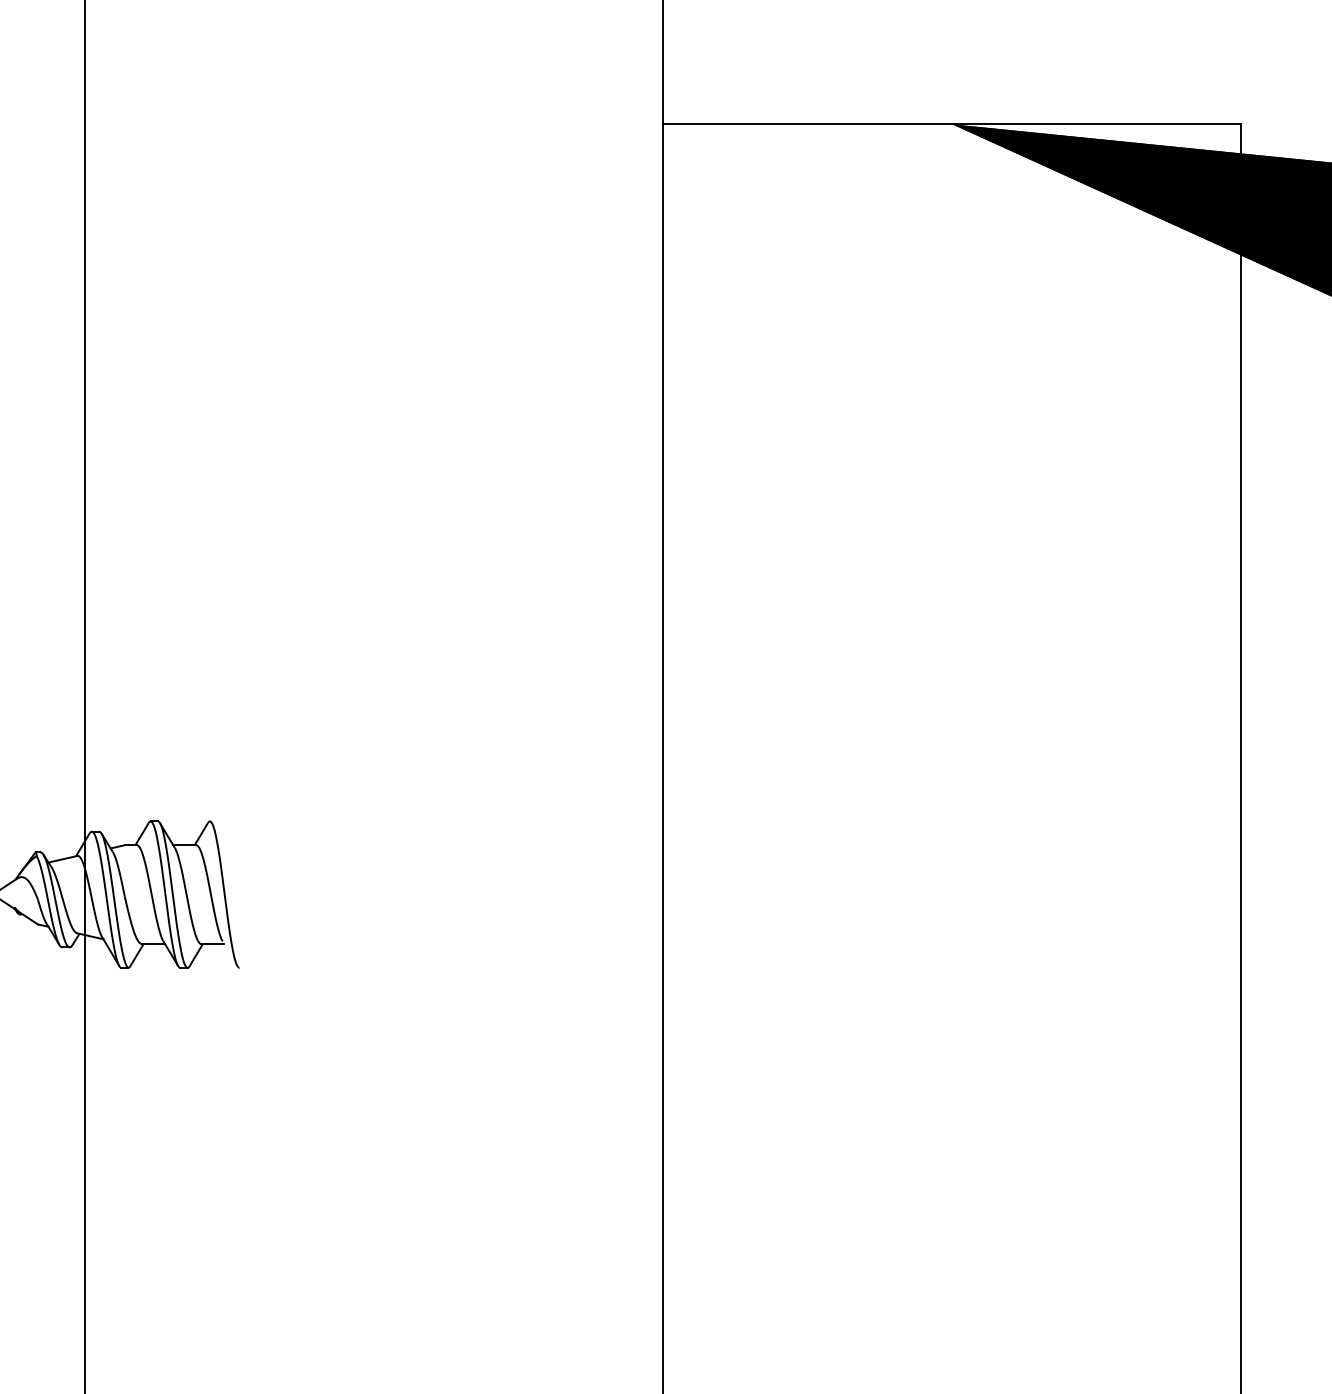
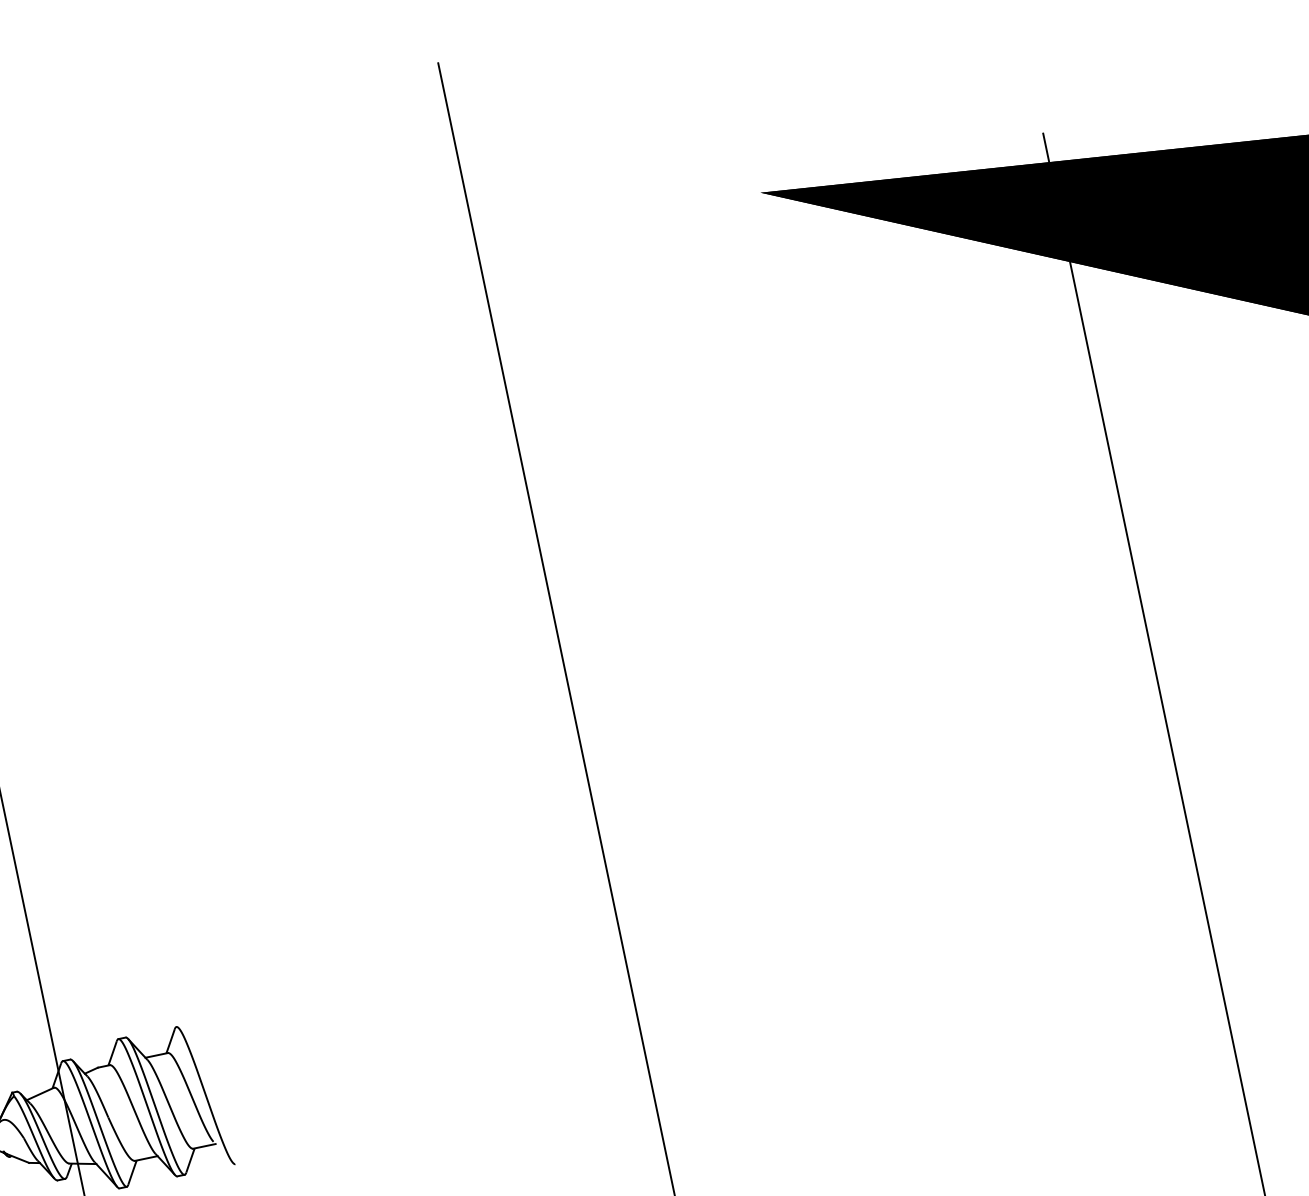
line: (952, 124) -> (760, 192), removed

